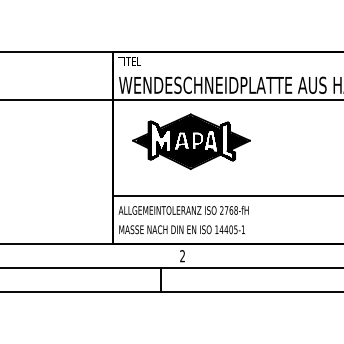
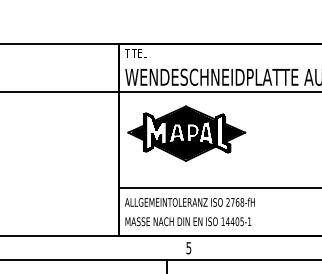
part: (191, 141) -> (186, 133), moved
text: (182, 256) -> (188, 248), 2 -> 5

